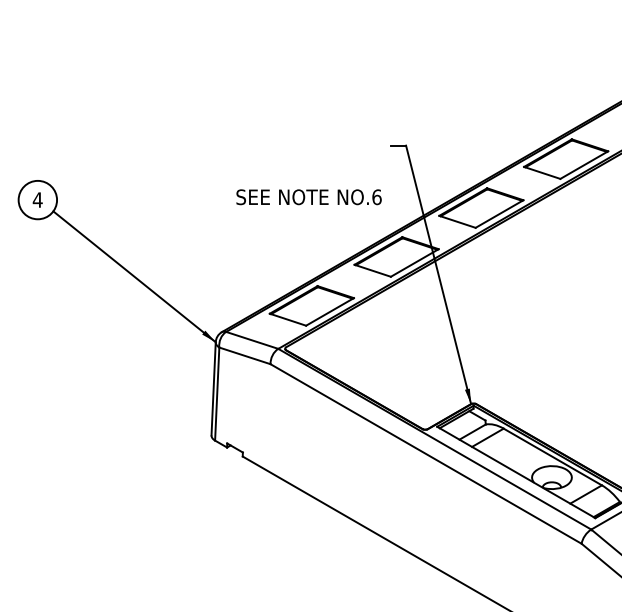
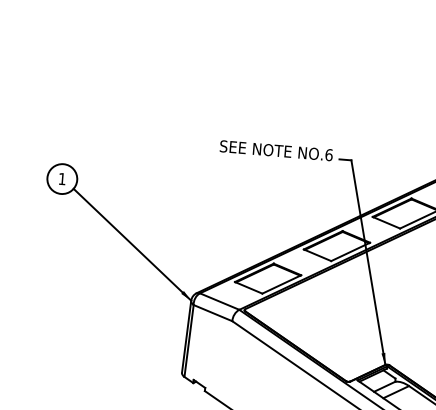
text: (308, 197) -> (275, 150), moved
text: (37, 199) -> (62, 178), 4 -> 1

